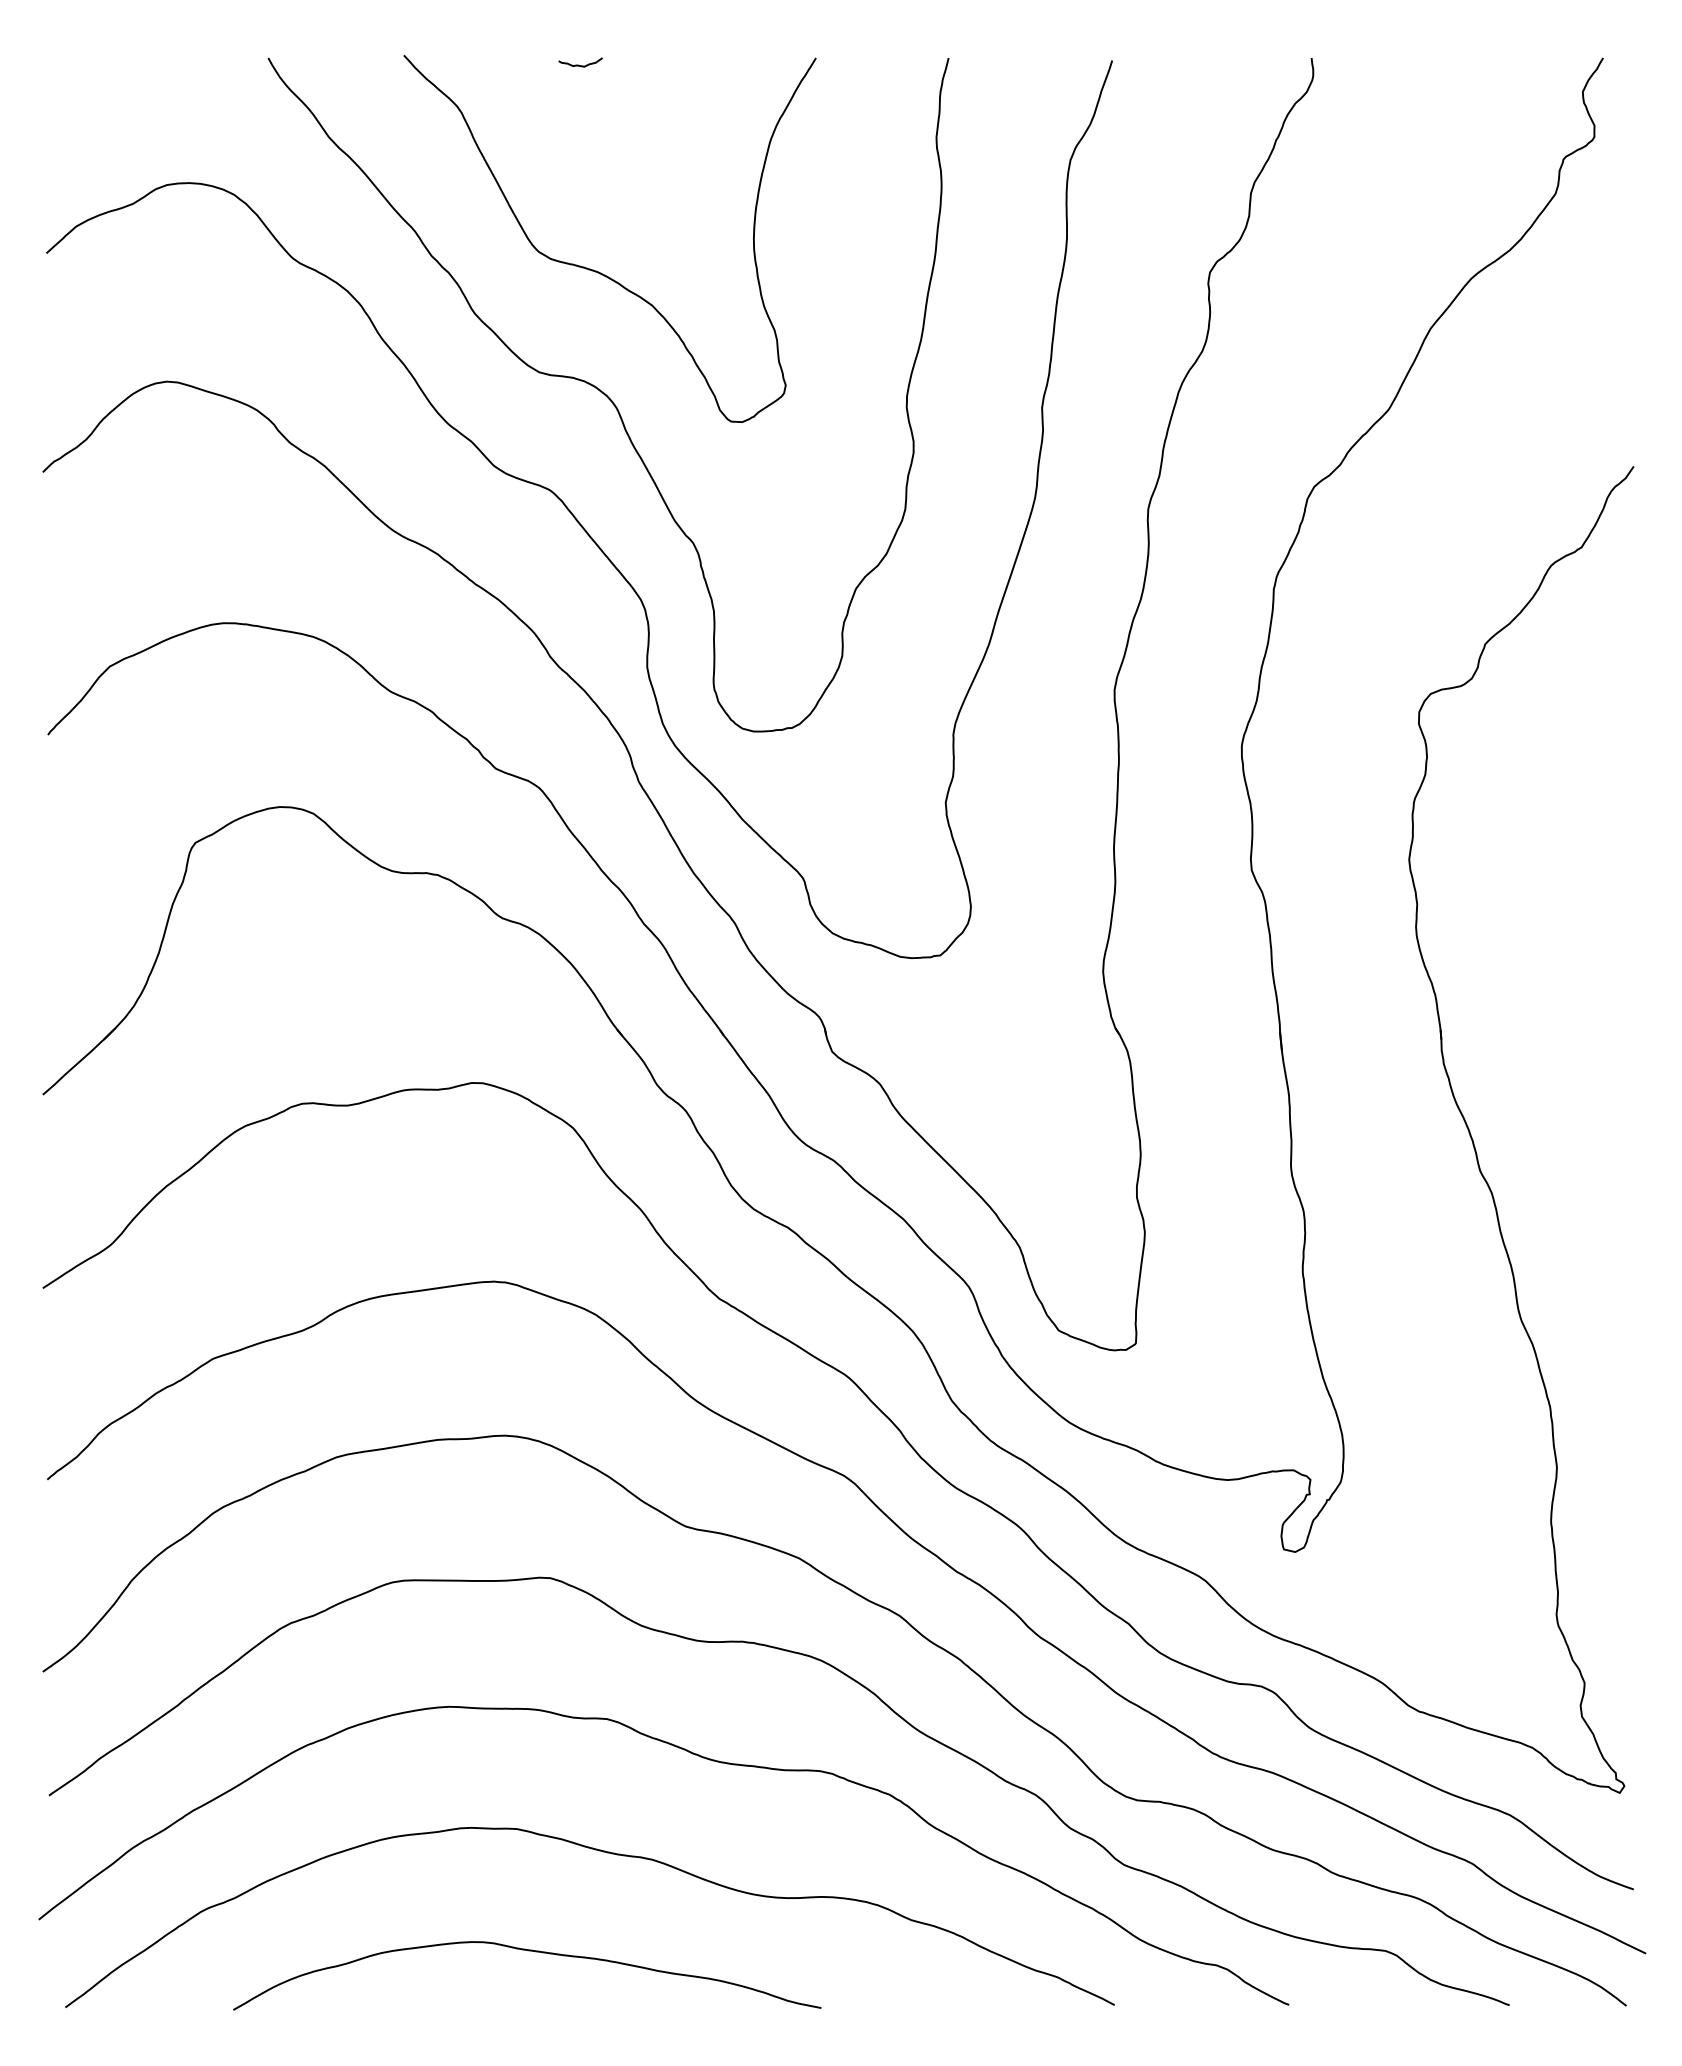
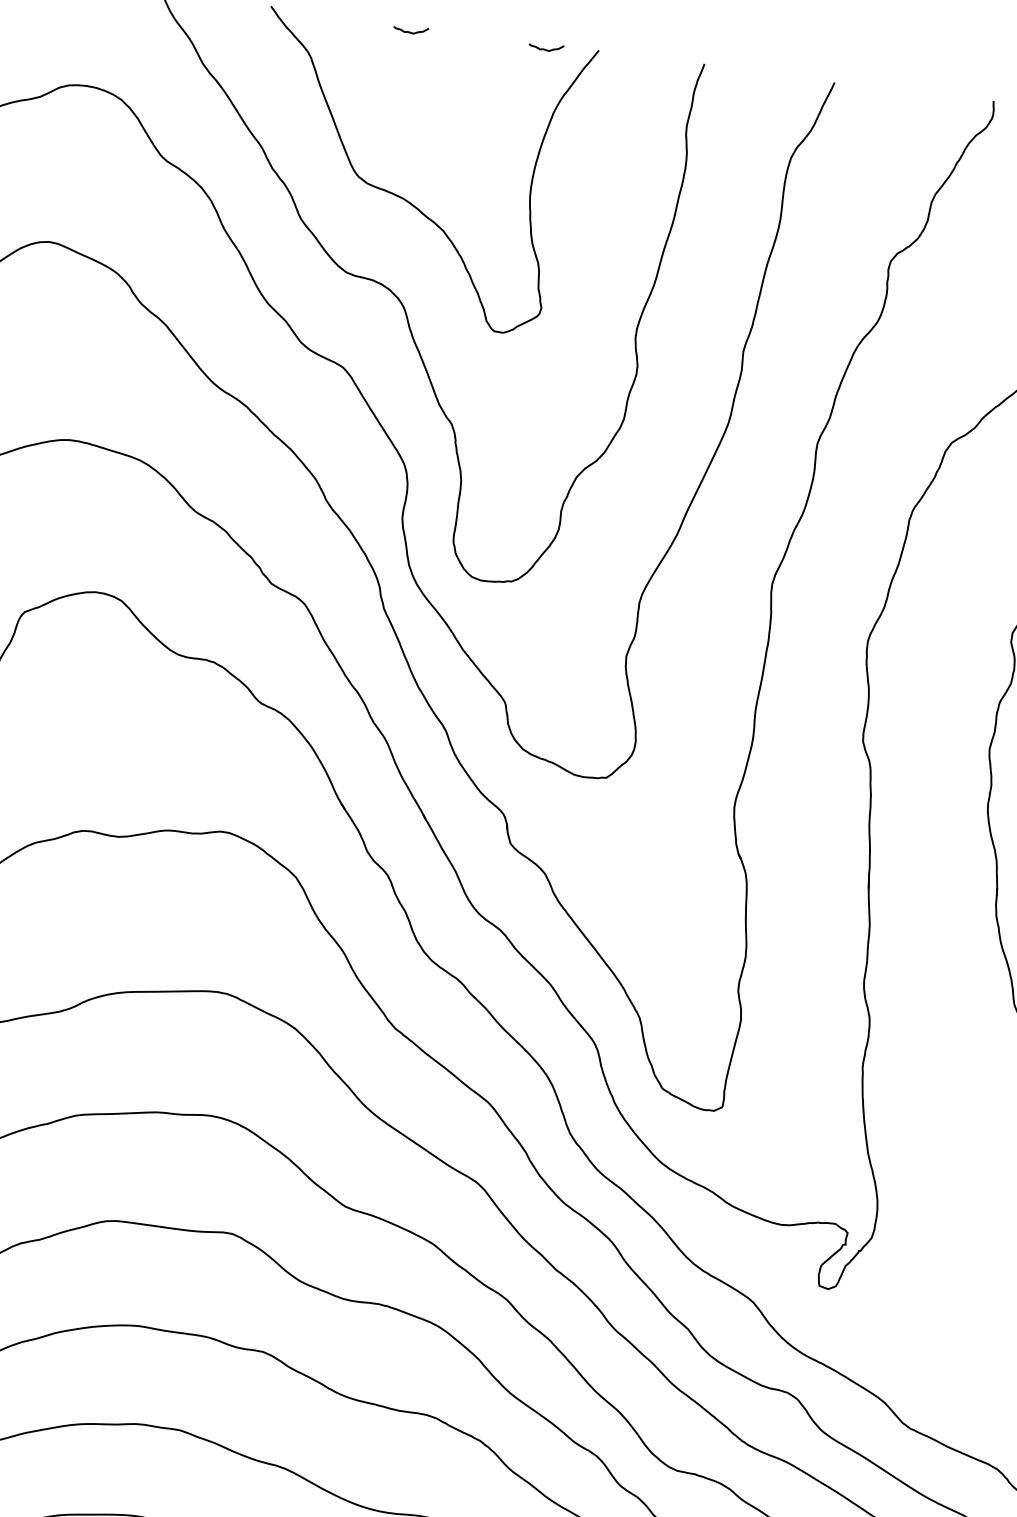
curve: (748, 64) -> (544, 48), added

